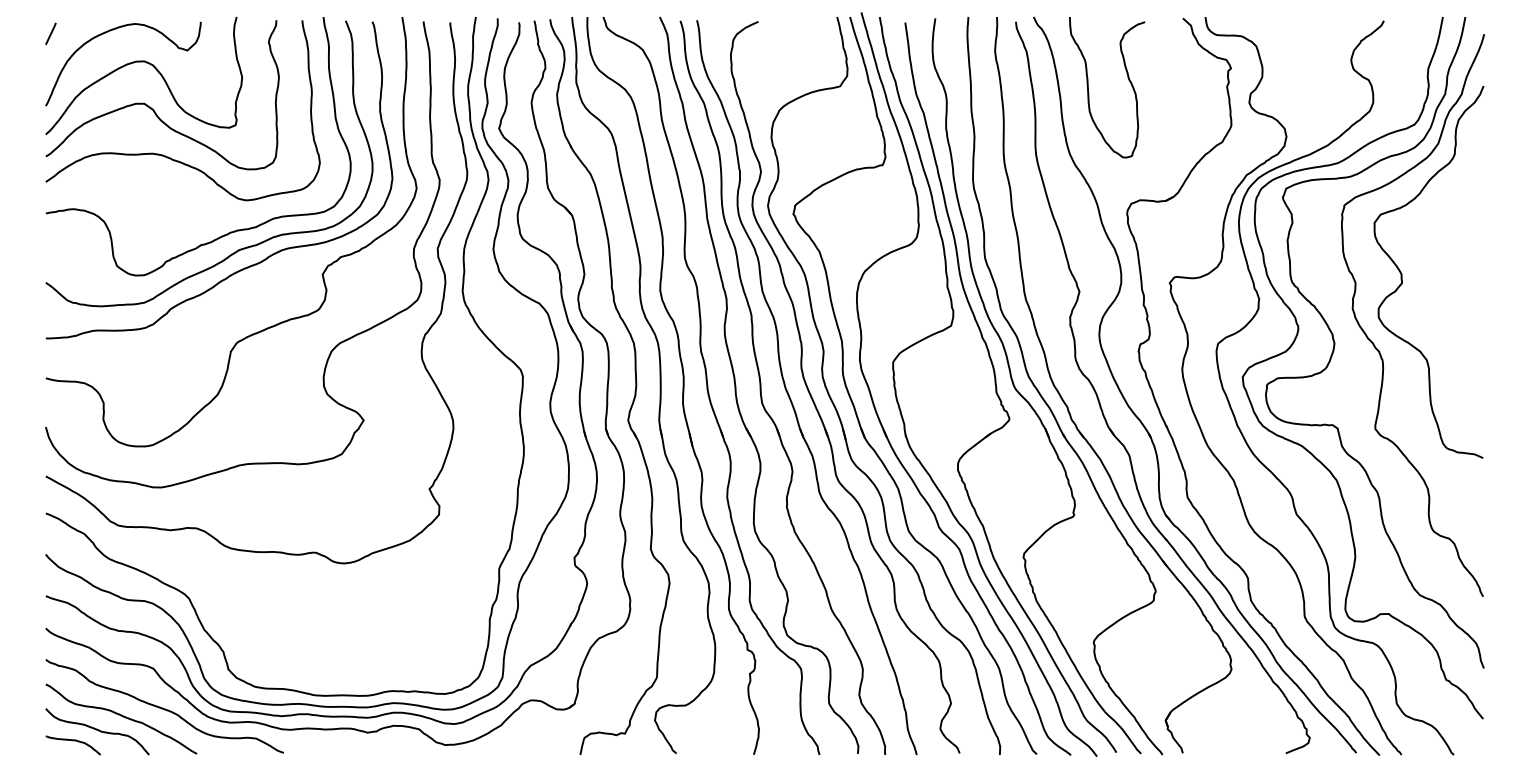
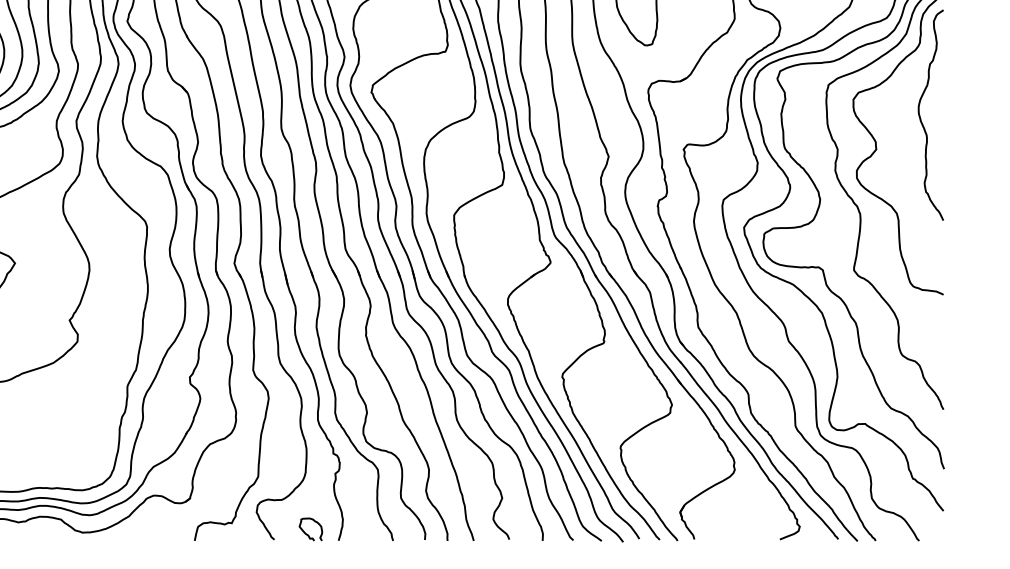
curve: (1455, 242) -> (920, 115), added
curve: (716, 746) -> (307, 533), added

